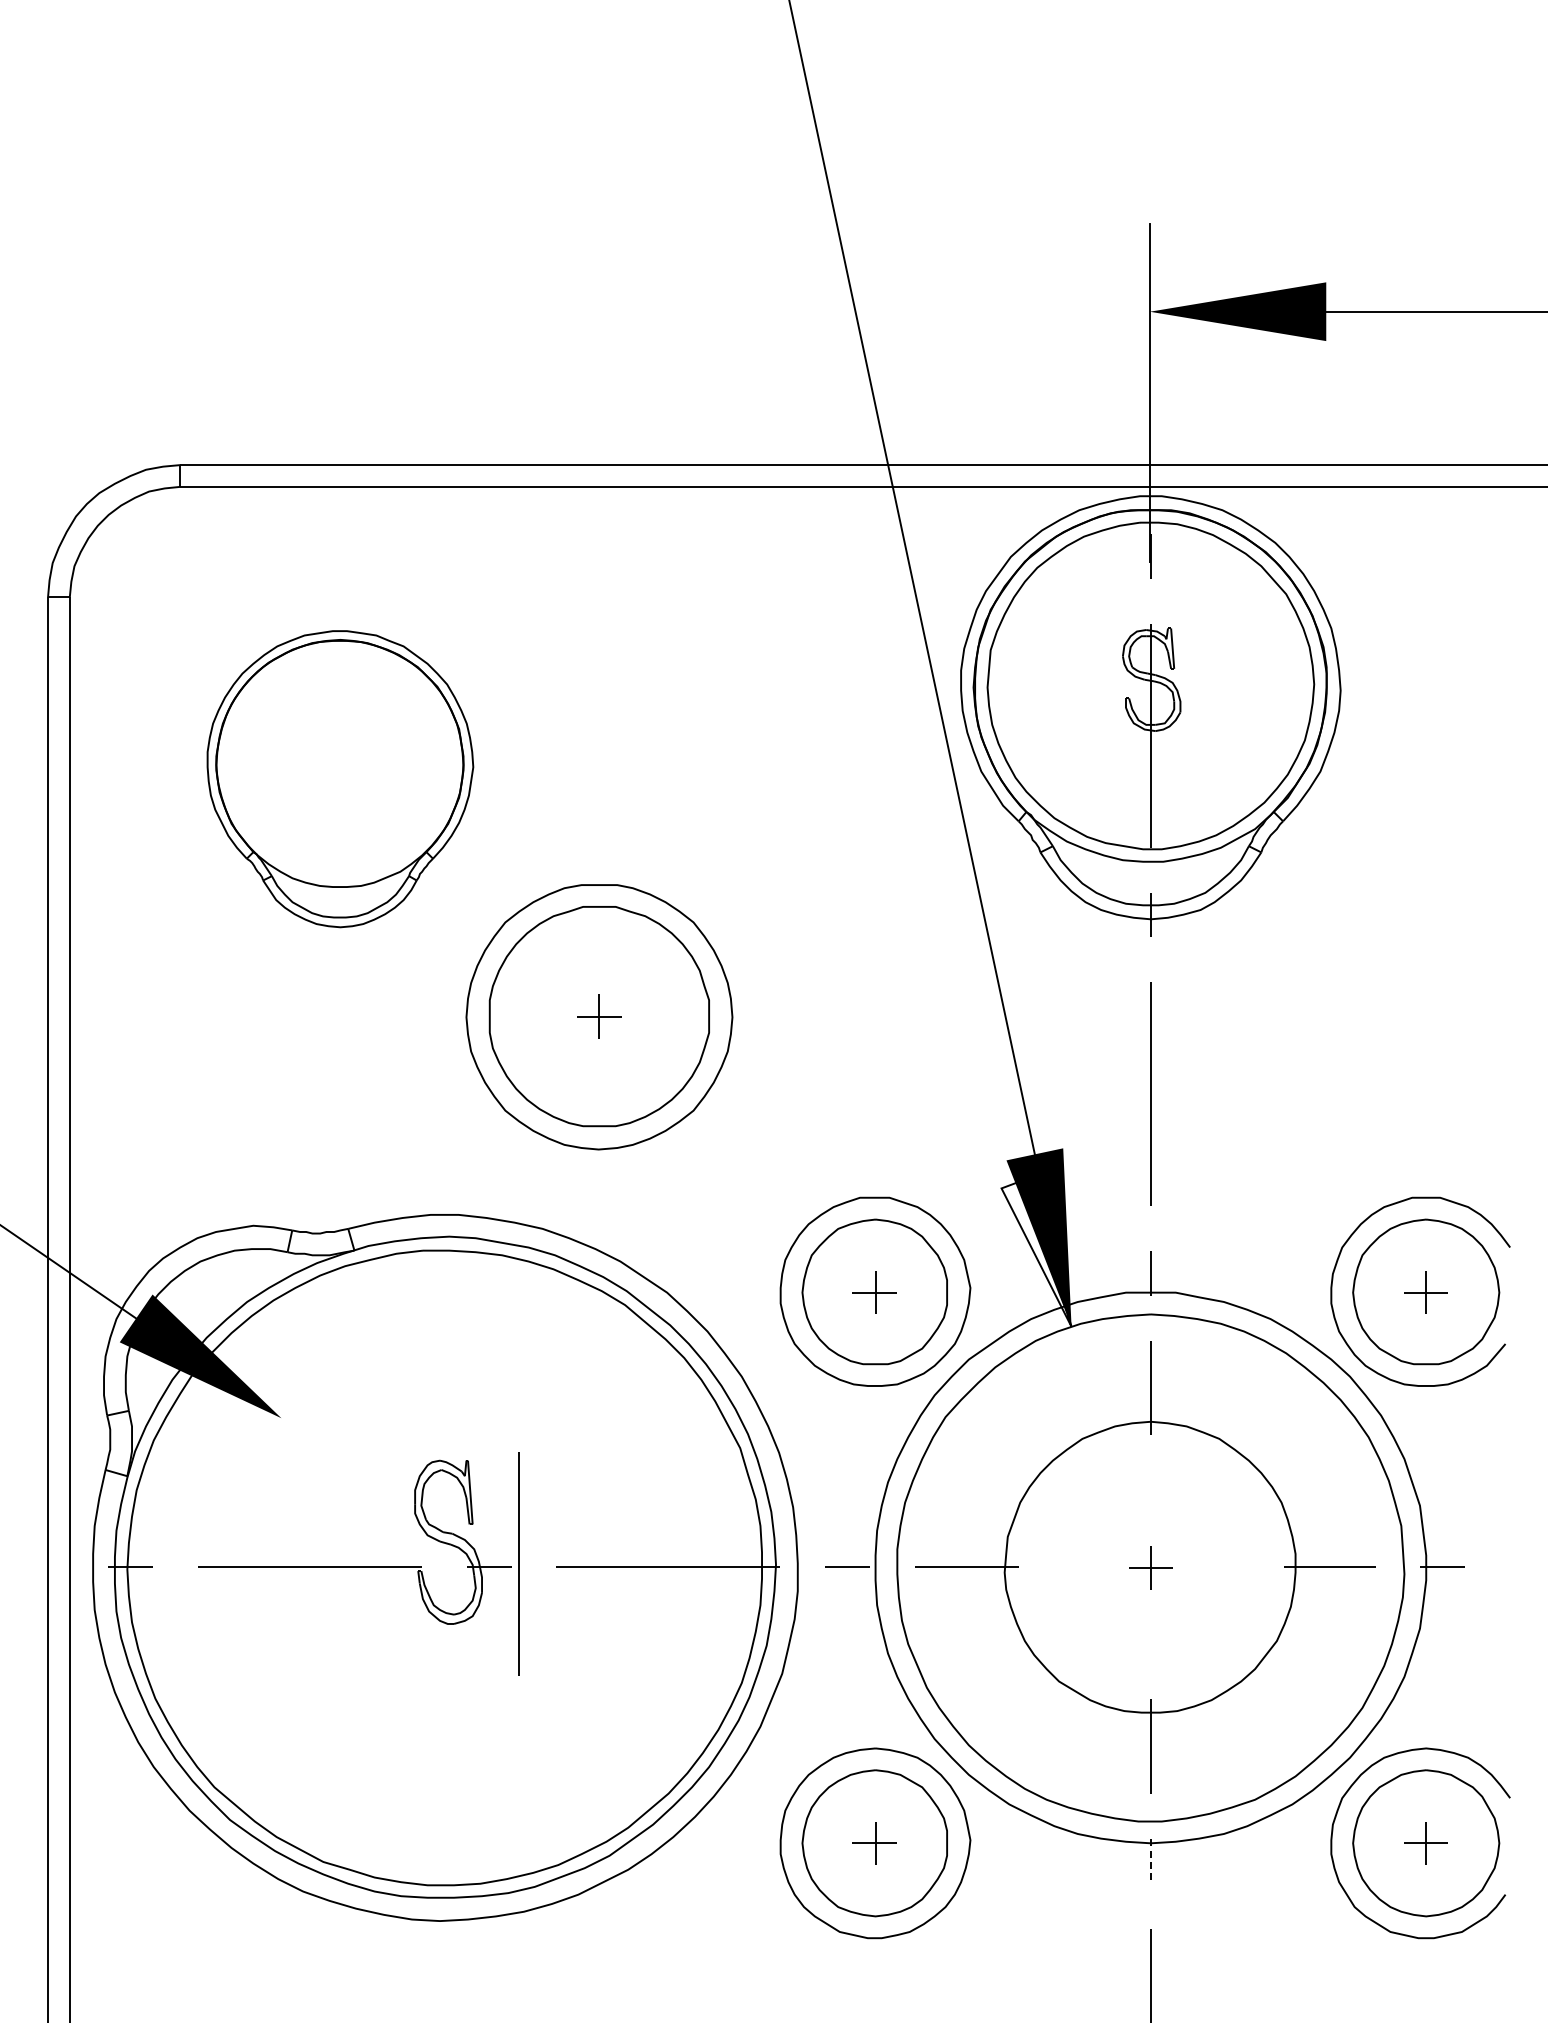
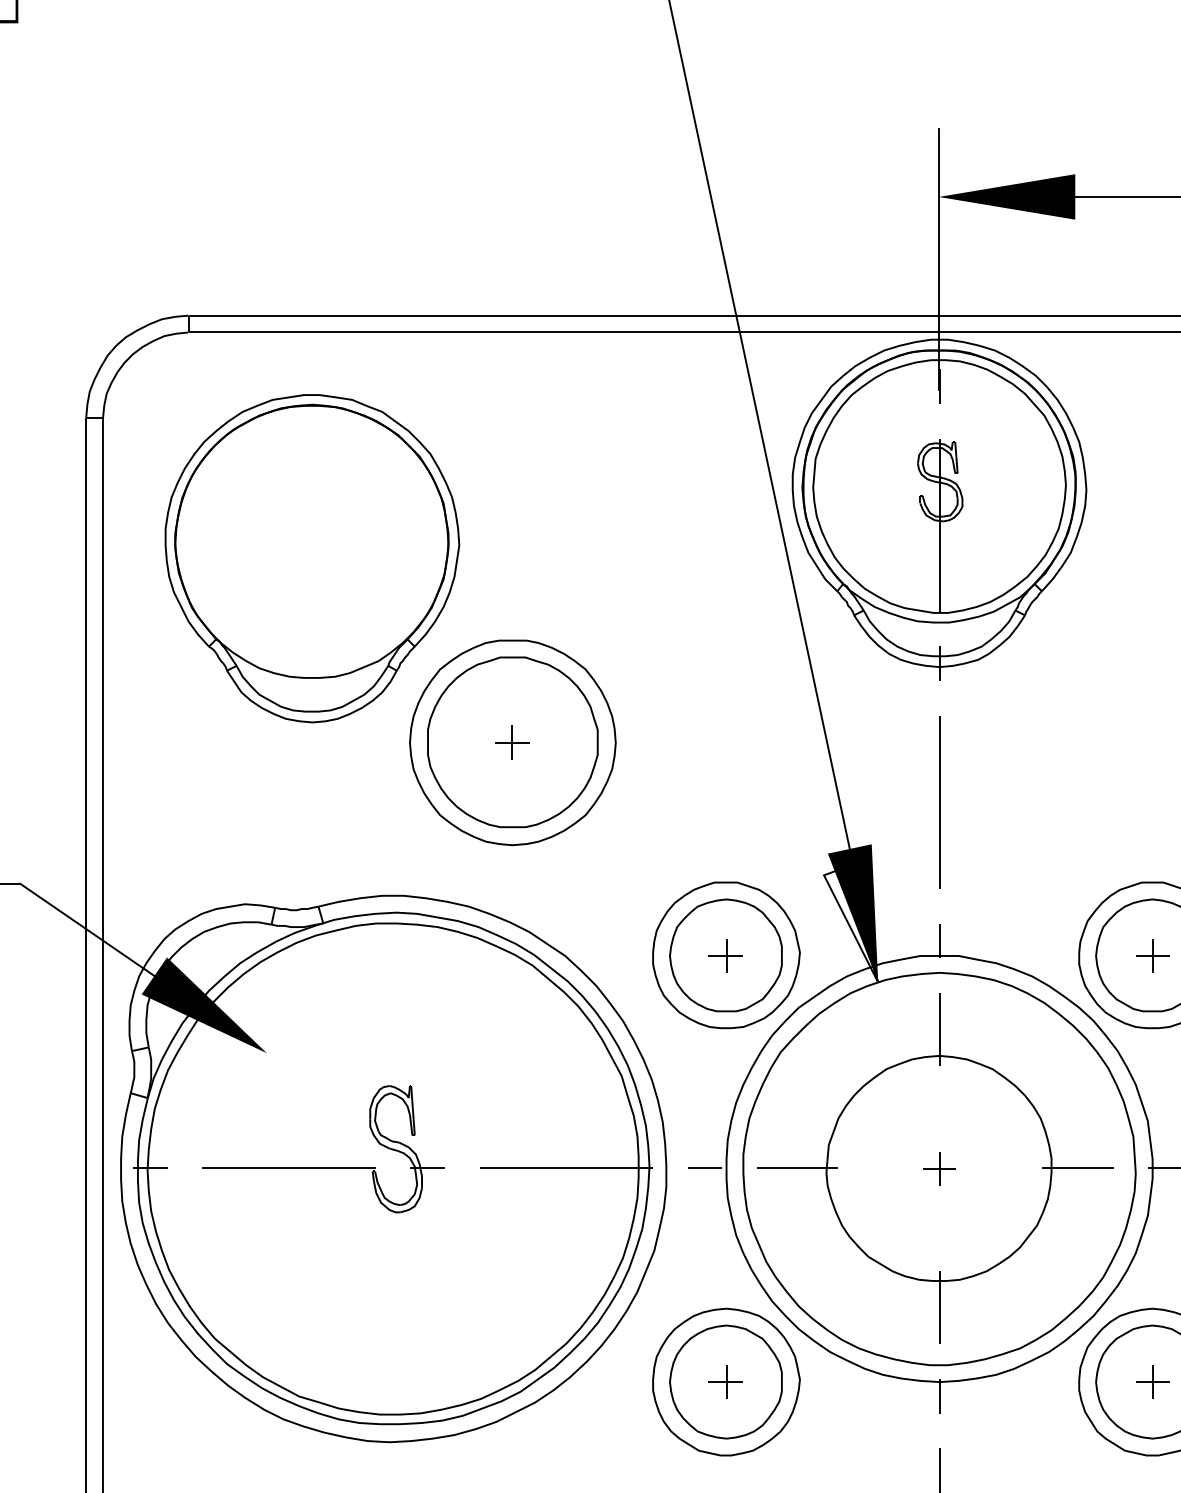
part: (340, 778) -> (312, 558), size x1.43
line: (518, 1563) -> (450, 1165), removed
line: (1151, 1862) -> (940, 1396), dashed -> solid

